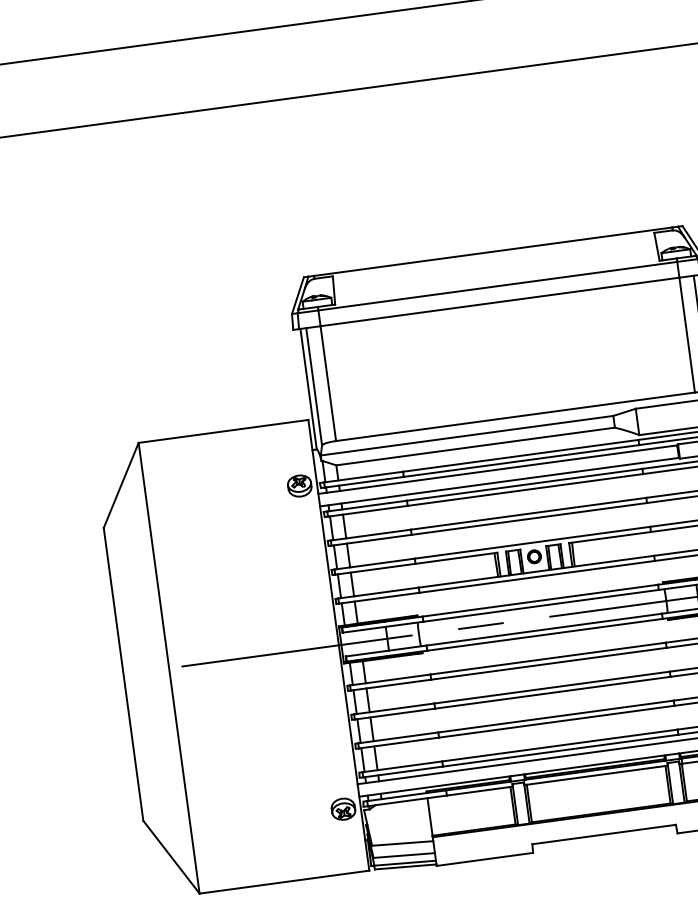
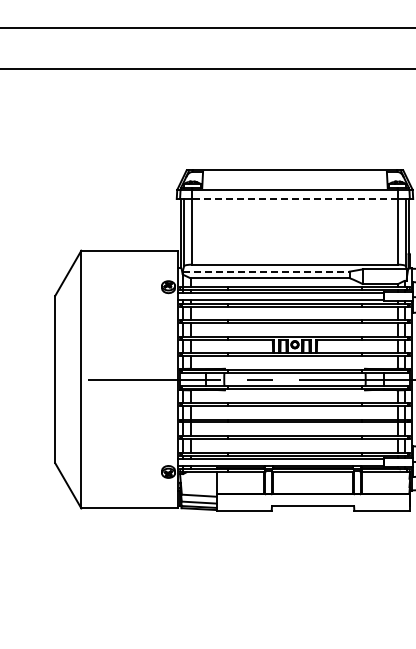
line: (499, 301) -> (294, 198), solid -> dashed
line: (467, 435) -> (266, 271), solid -> dashed

